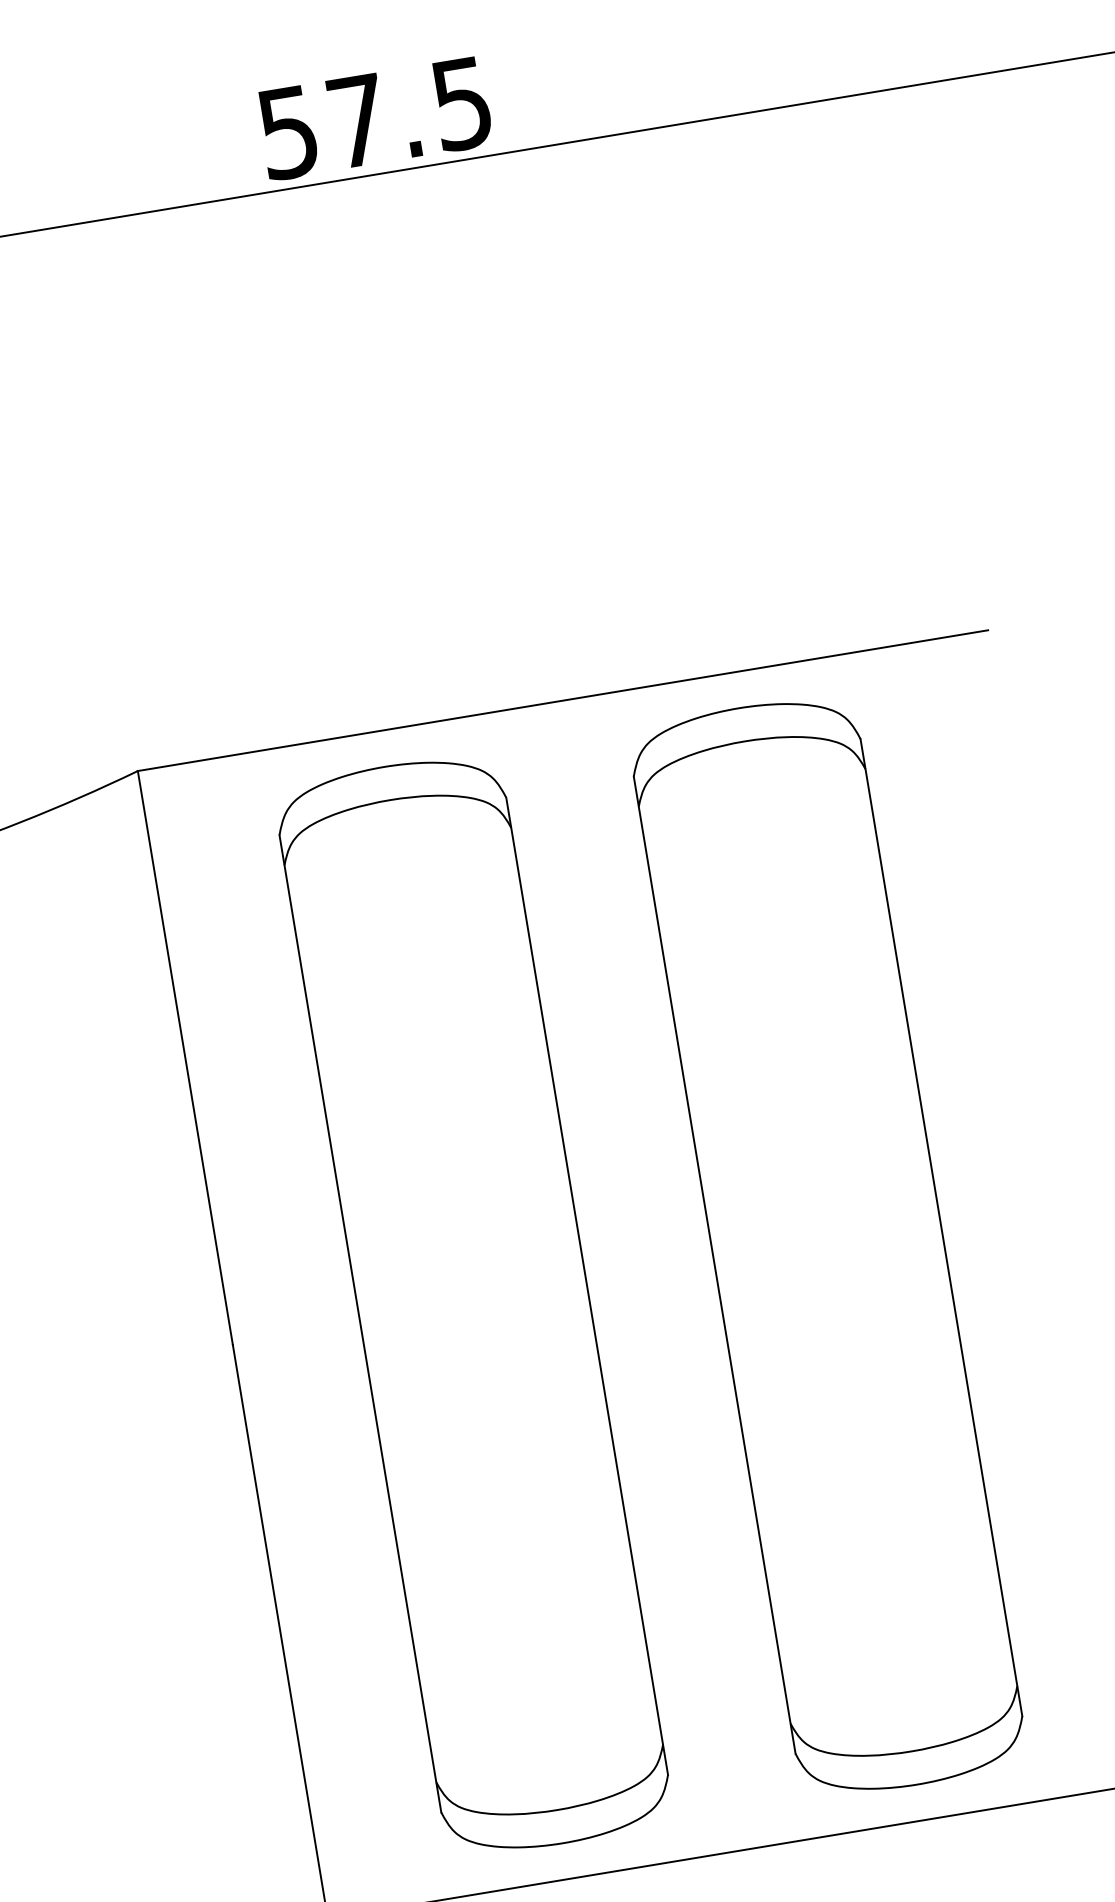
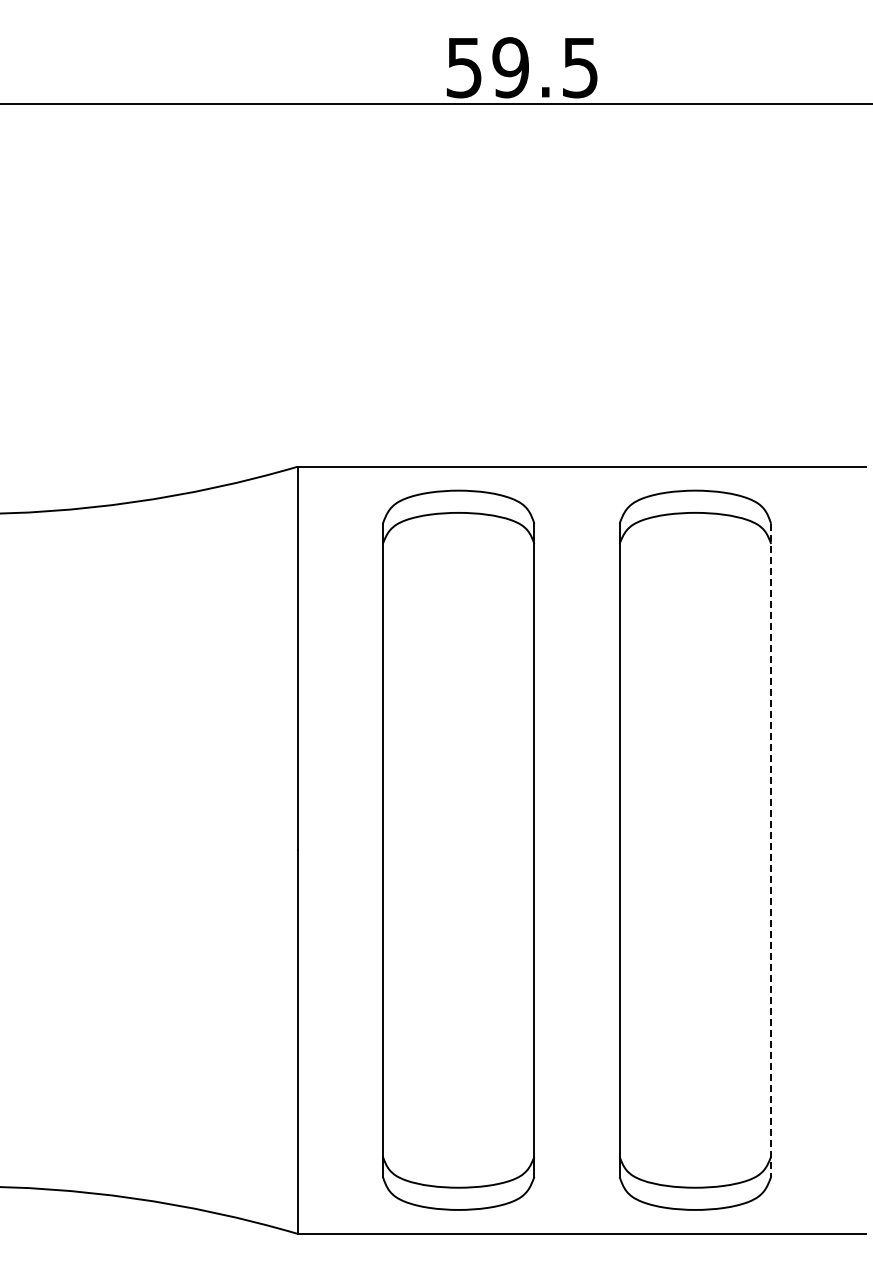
text: (357, 120) -> (510, 67), 57.5 -> 59.5
line: (942, 1227) -> (771, 850), solid -> dashed

